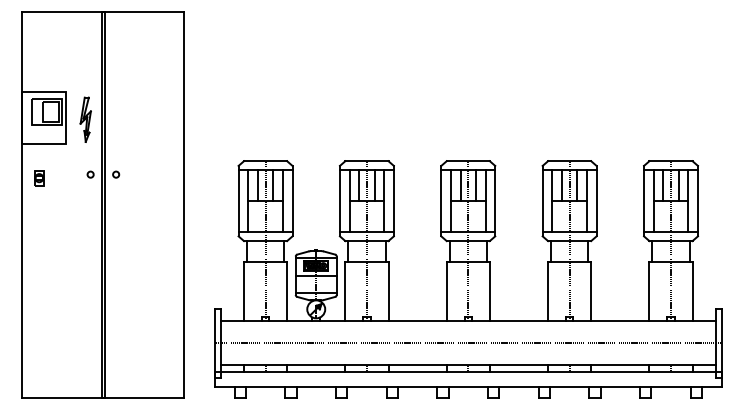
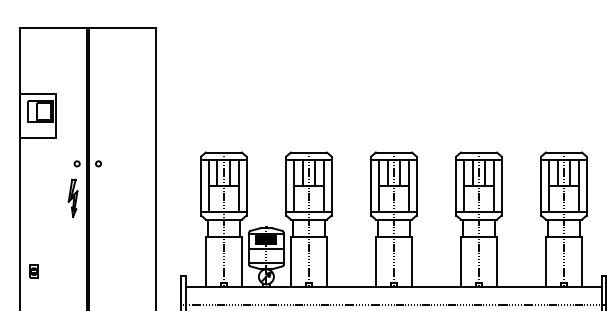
part: (85, 119) -> (72, 198), moved
part: (39, 178) -> (34, 271), moved

